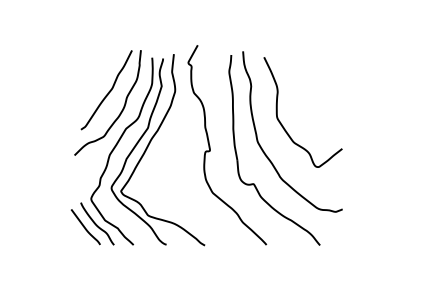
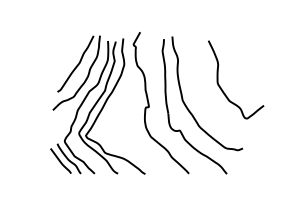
curve: (283, 125) -> (222, 89), moved

